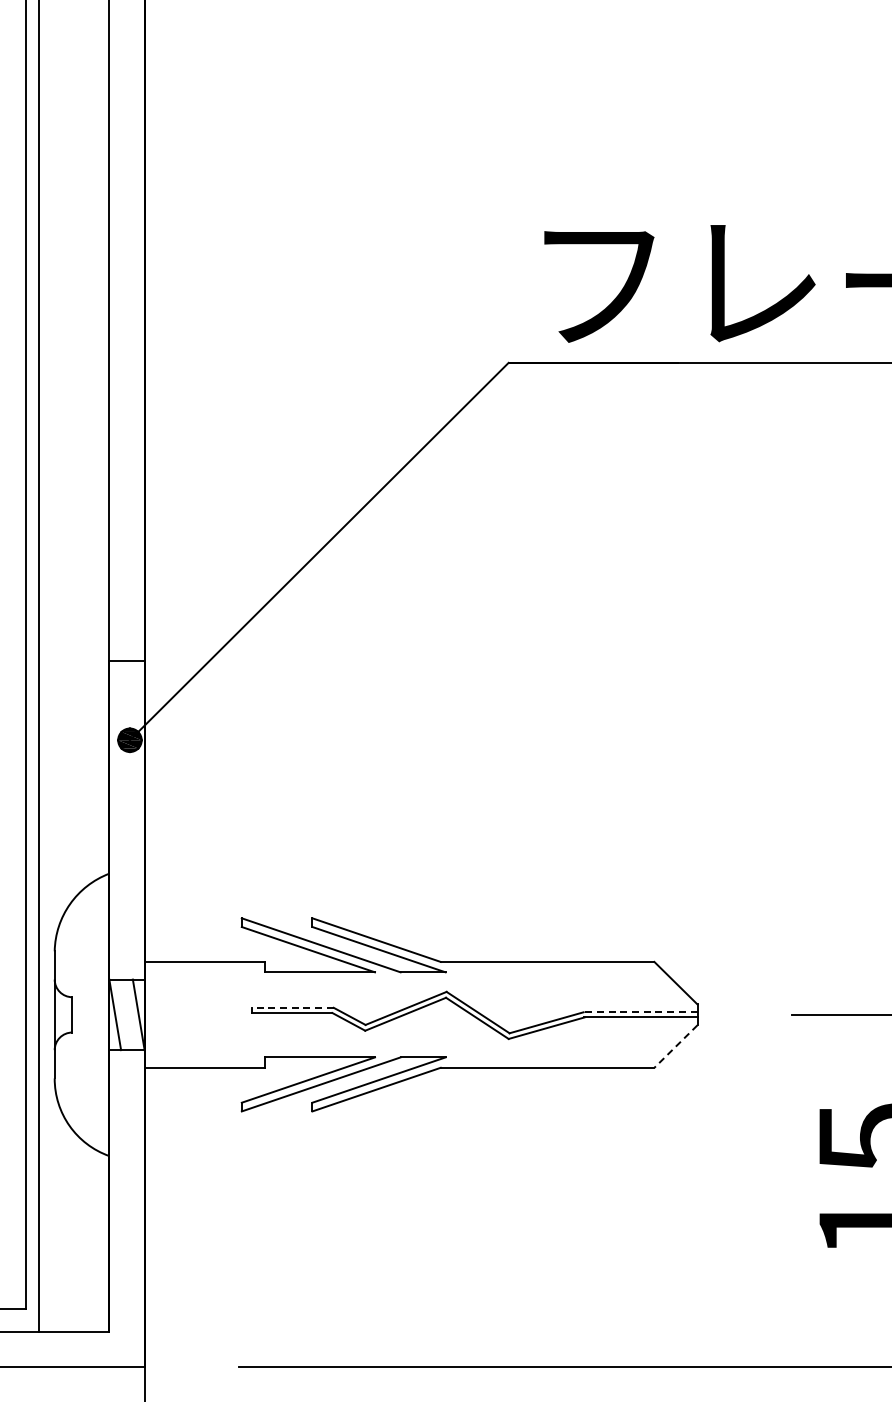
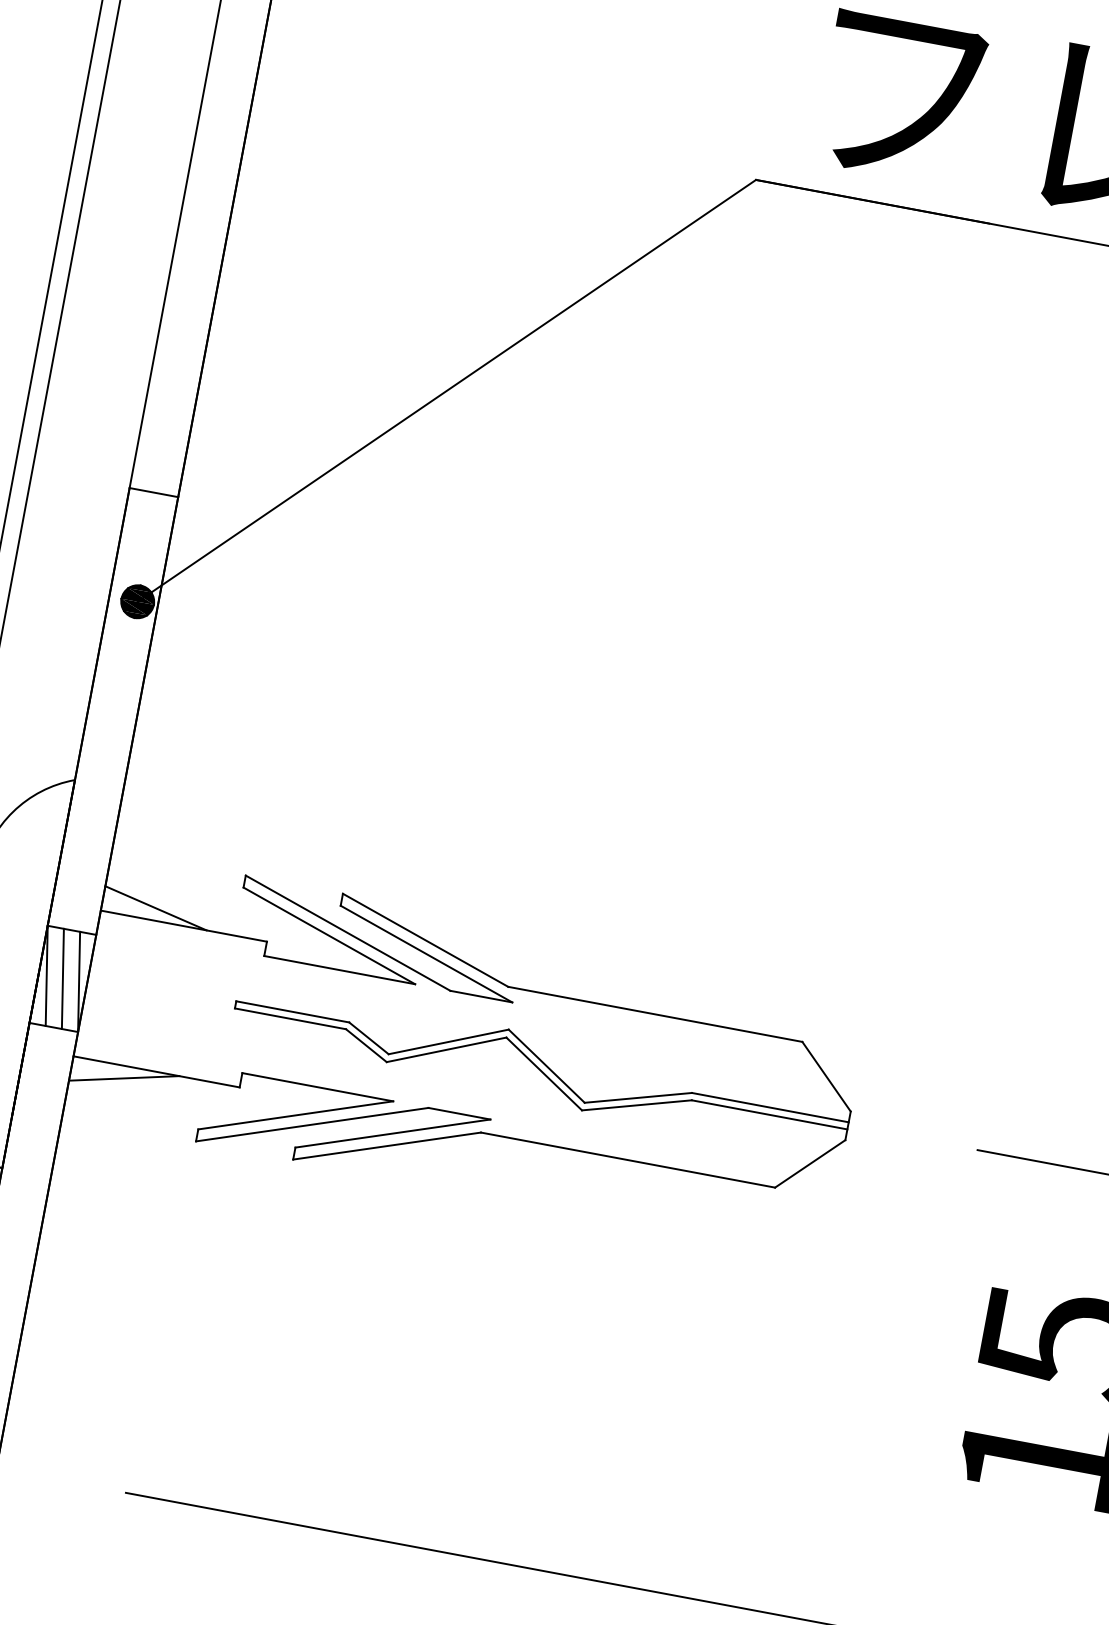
line: (182, 952) -> (155, 907), added
line: (292, 1007) -> (292, 1011), dashed -> solid
line: (640, 1012) -> (770, 1107), dashed -> solid
line: (126, 1014) -> (62, 978), added
line: (675, 1046) -> (809, 1163), dashed -> solid
line: (182, 1076) -> (123, 1078), added

